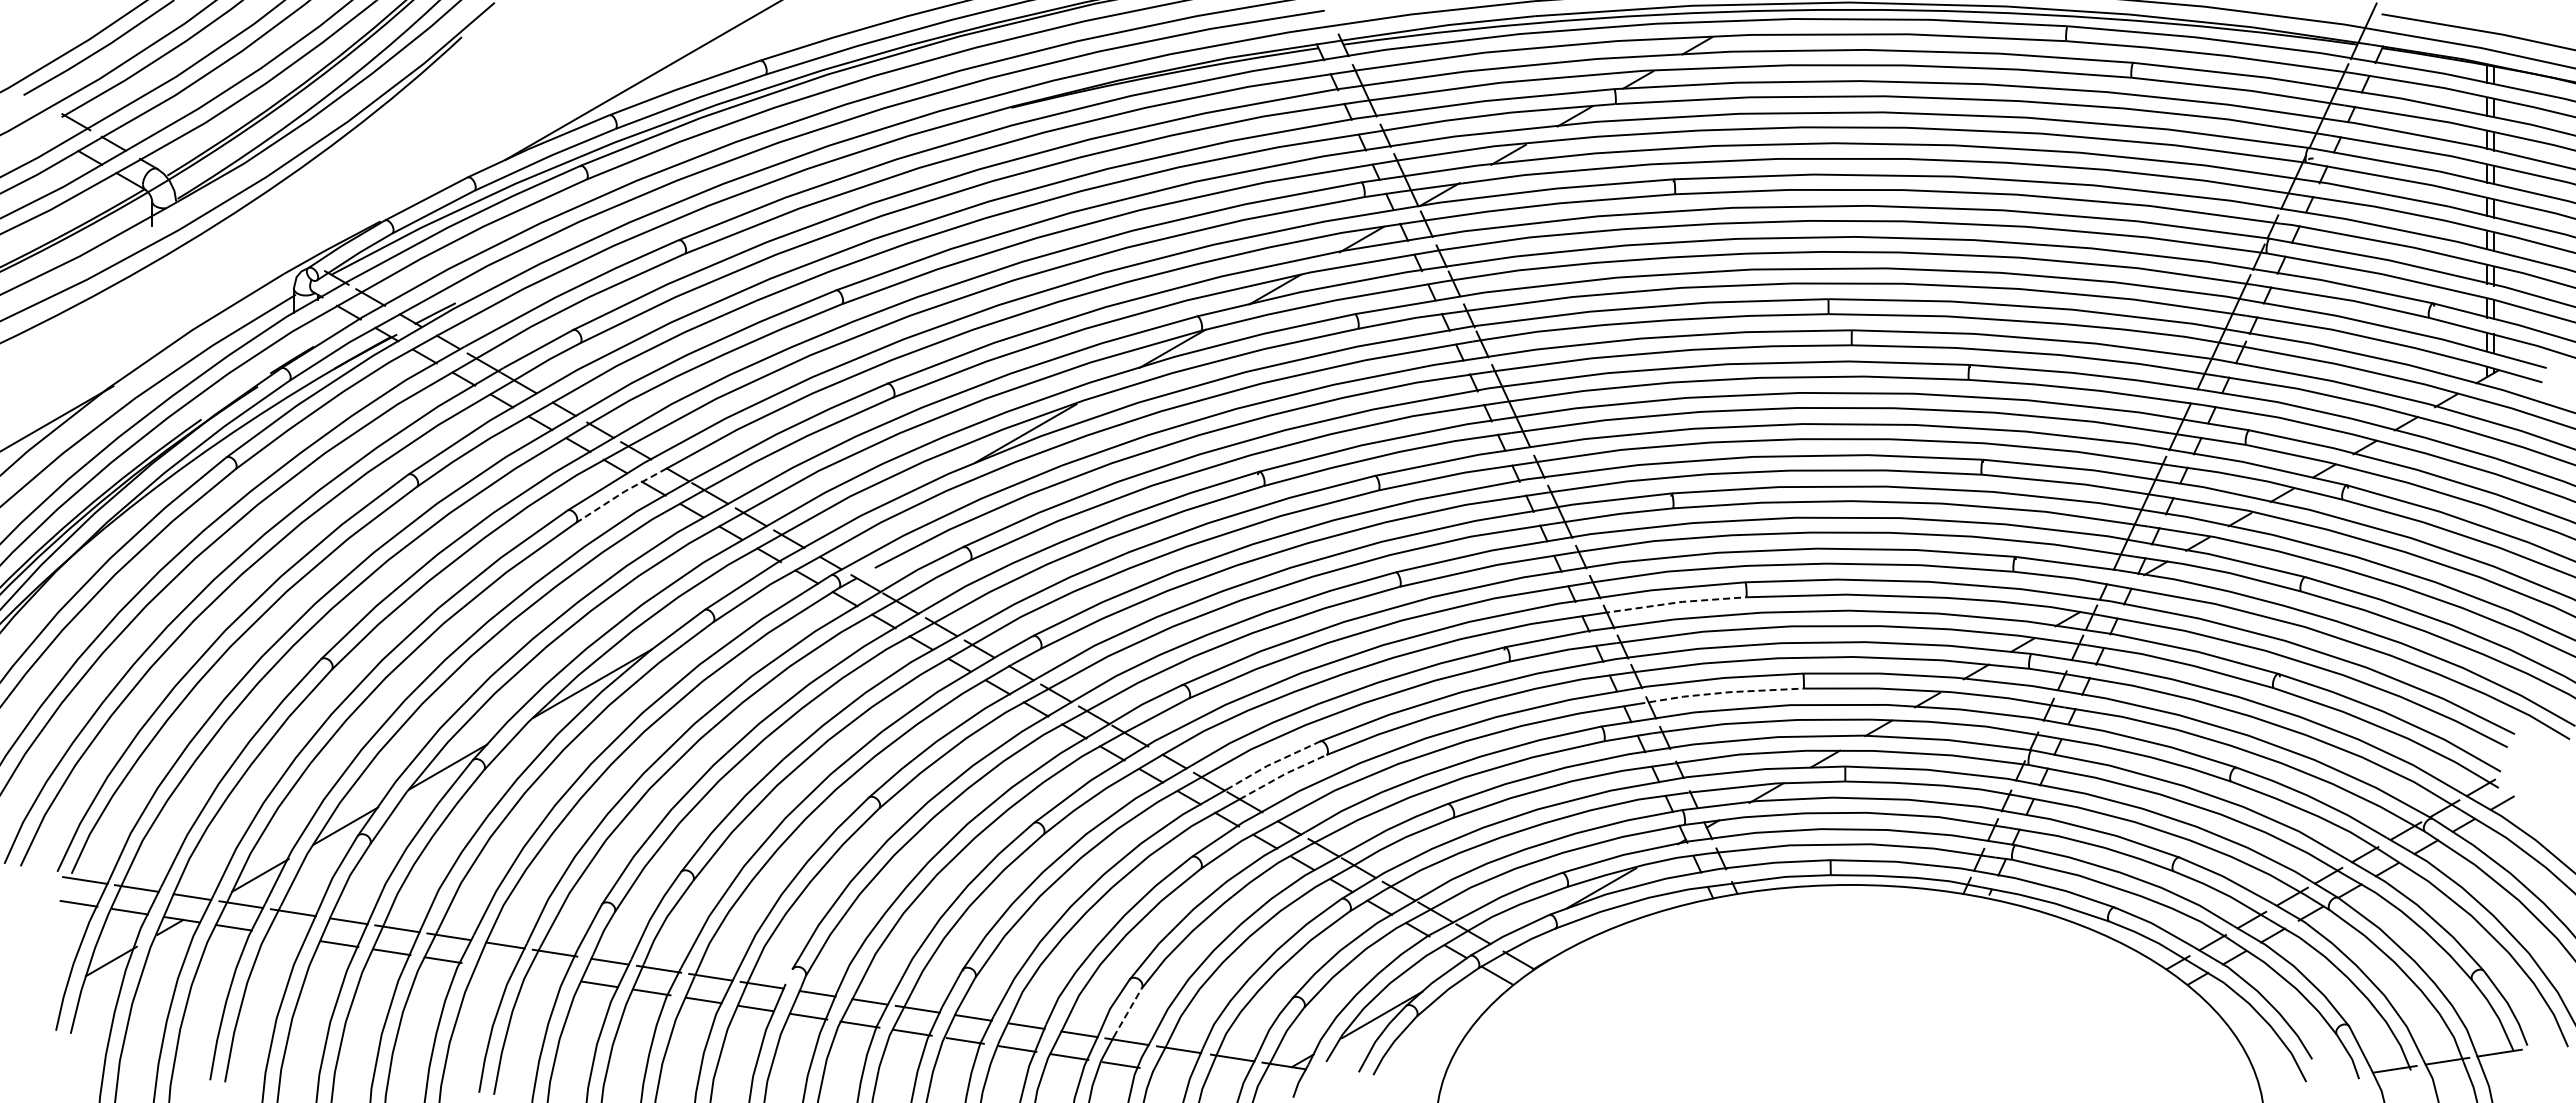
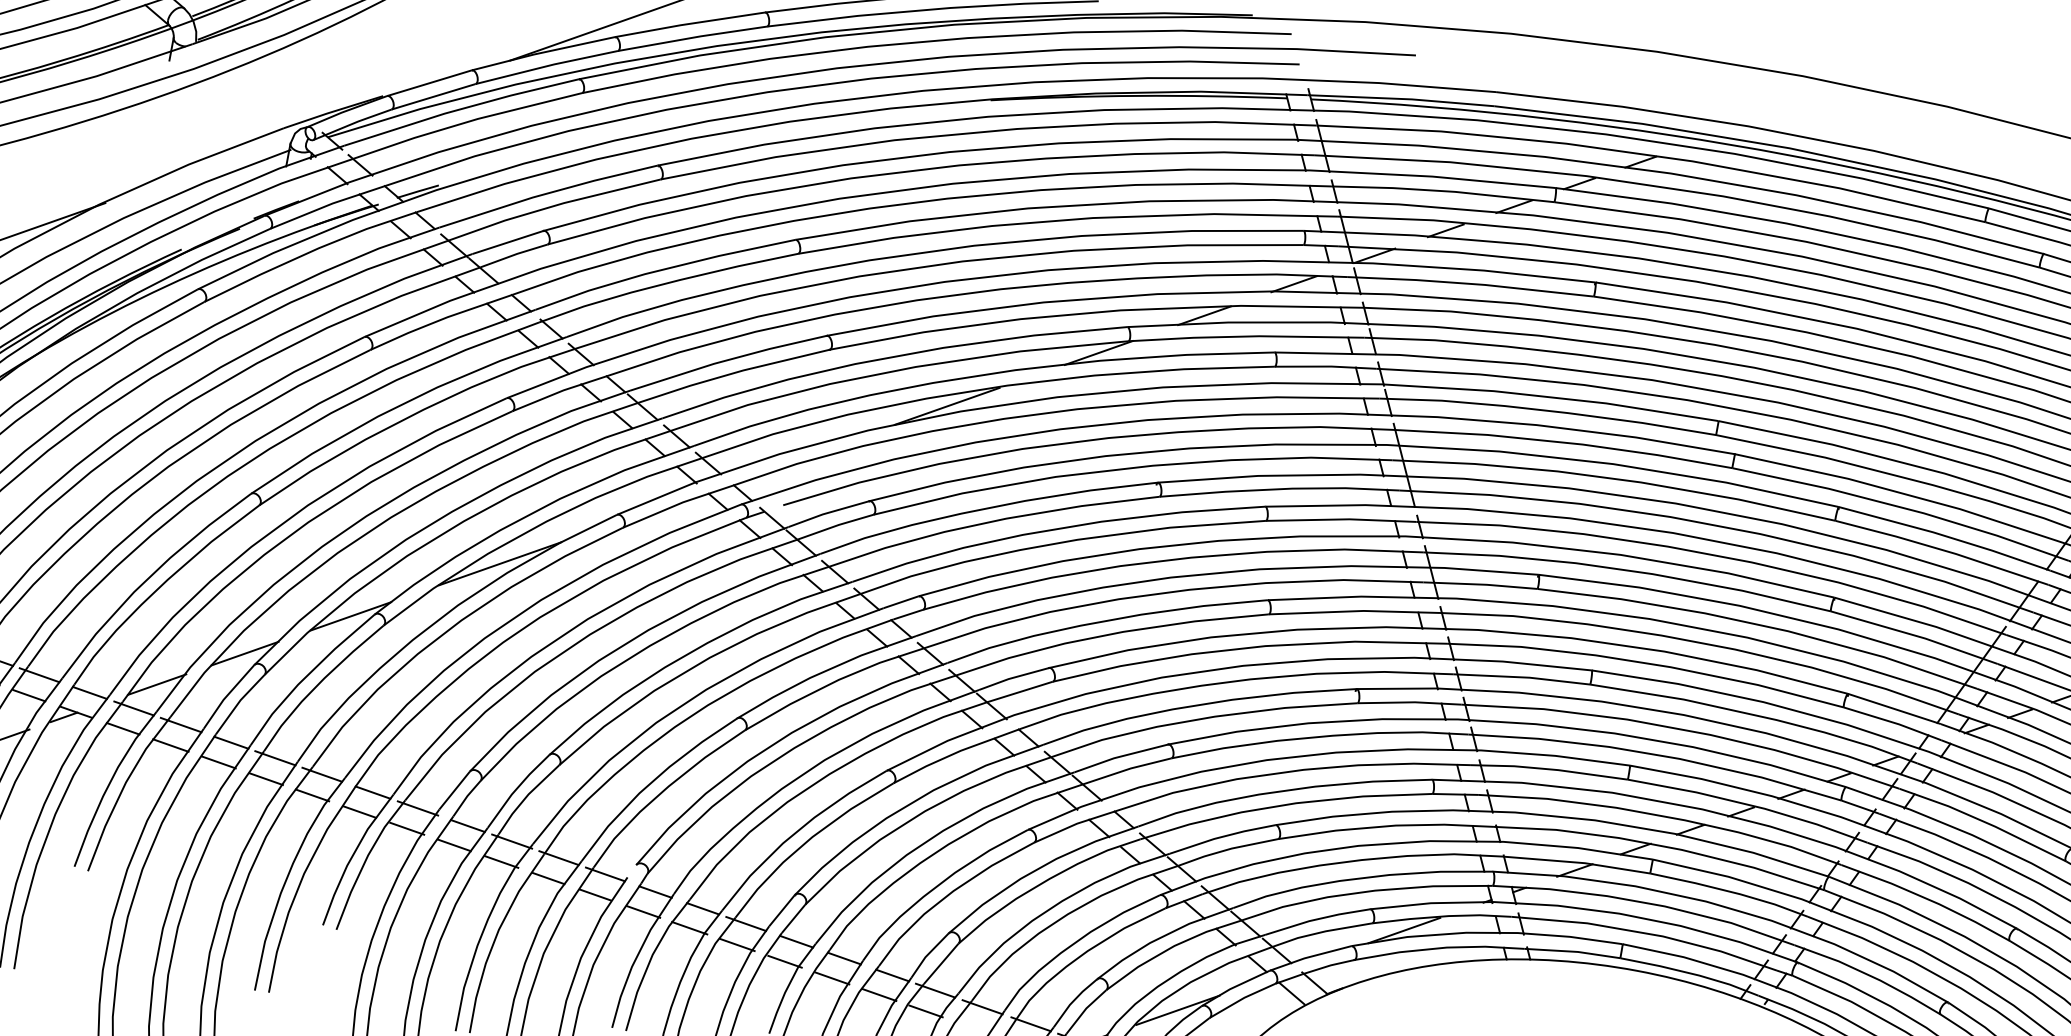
line: (620, 494) -> (558, 392), dashed -> solid
line: (1675, 602) -> (1523, 677), dashed -> solid
line: (1721, 693) -> (1550, 769), dashed -> solid
line: (1273, 763) -> (1120, 756), dashed -> solid
line: (1283, 775) -> (1127, 769), dashed -> solid
line: (286, 935) -> (170, 745), added
line: (495, 968) -> (359, 812), added
line: (547, 976) -> (406, 828), added
line: (1127, 1012) -> (941, 963), dashed -> solid

